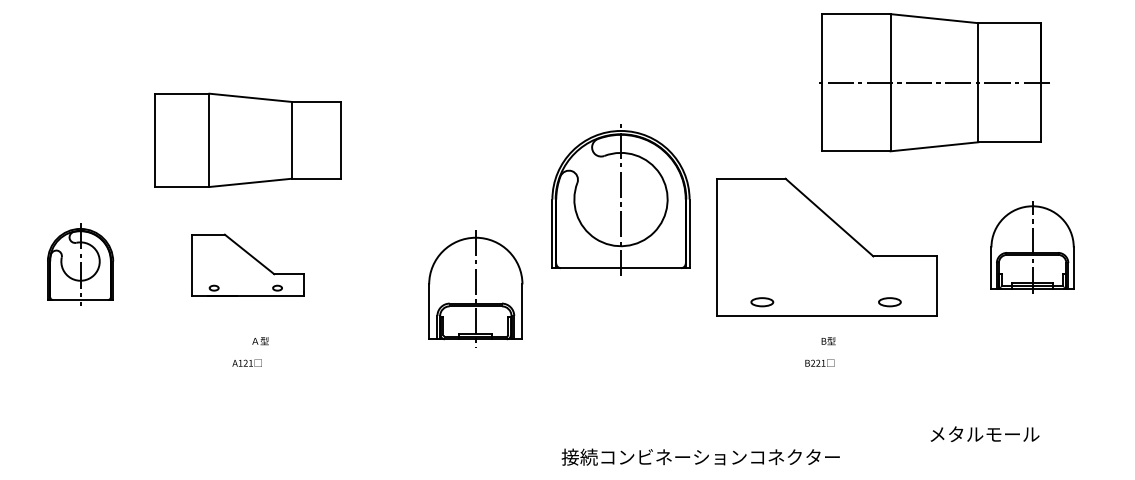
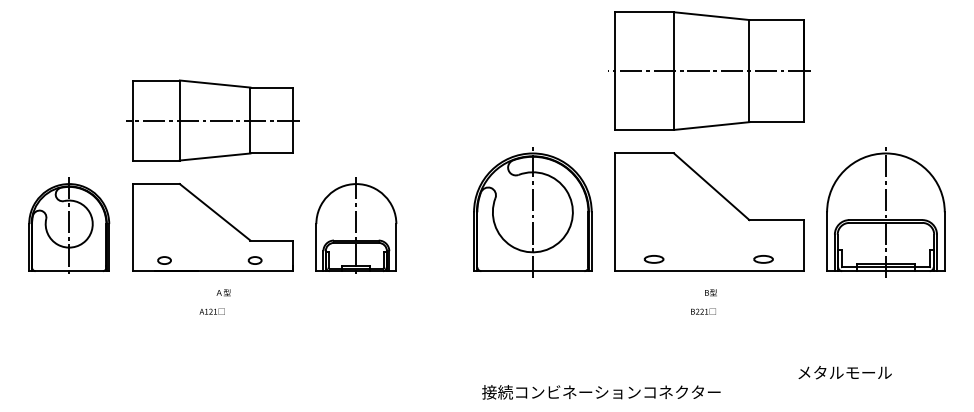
part: (931, 82) -> (709, 70), moved
line: (247, 140) -> (212, 120), added
part: (620, 199) -> (532, 212), moved
part: (1032, 247) -> (885, 212), size x1.67
part: (80, 262) -> (69, 225), size x1.43
part: (247, 265) -> (212, 227), size x1.67
part: (475, 286) -> (356, 225), moved

